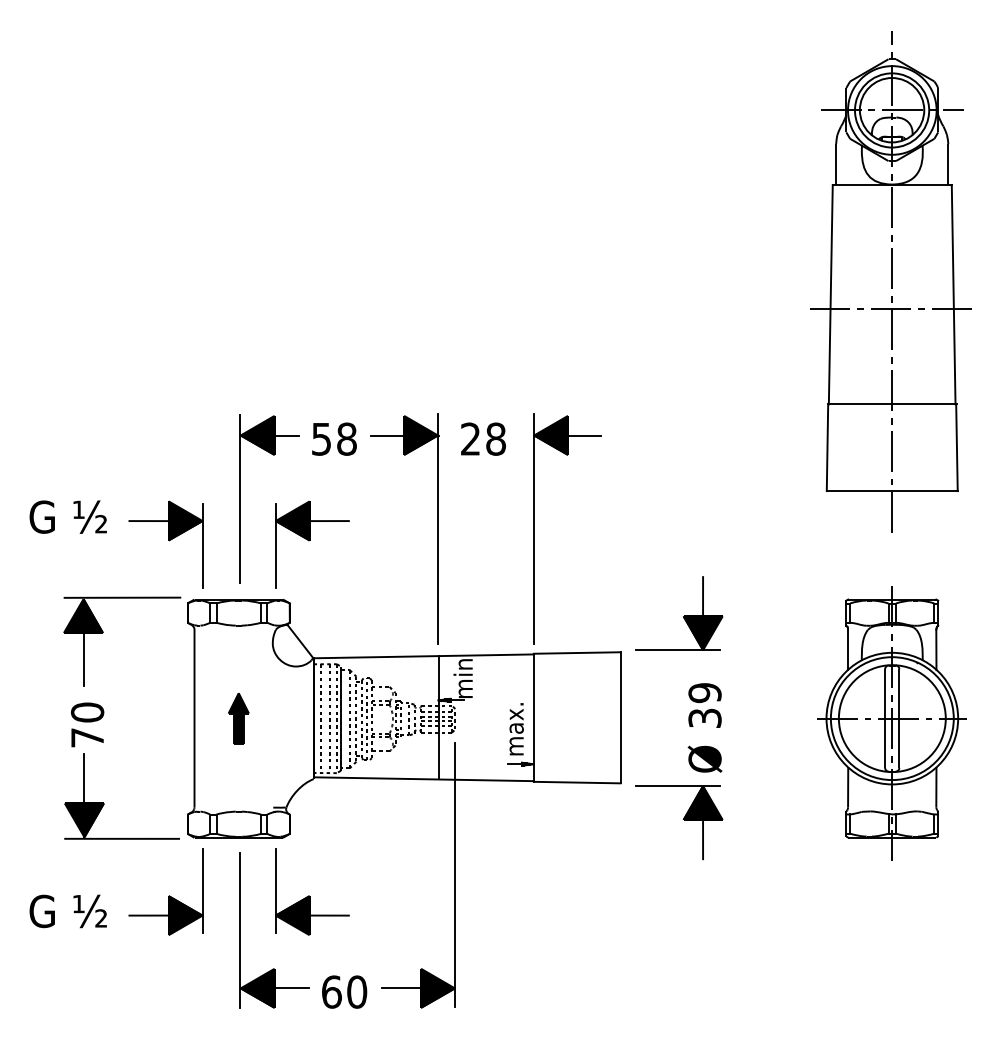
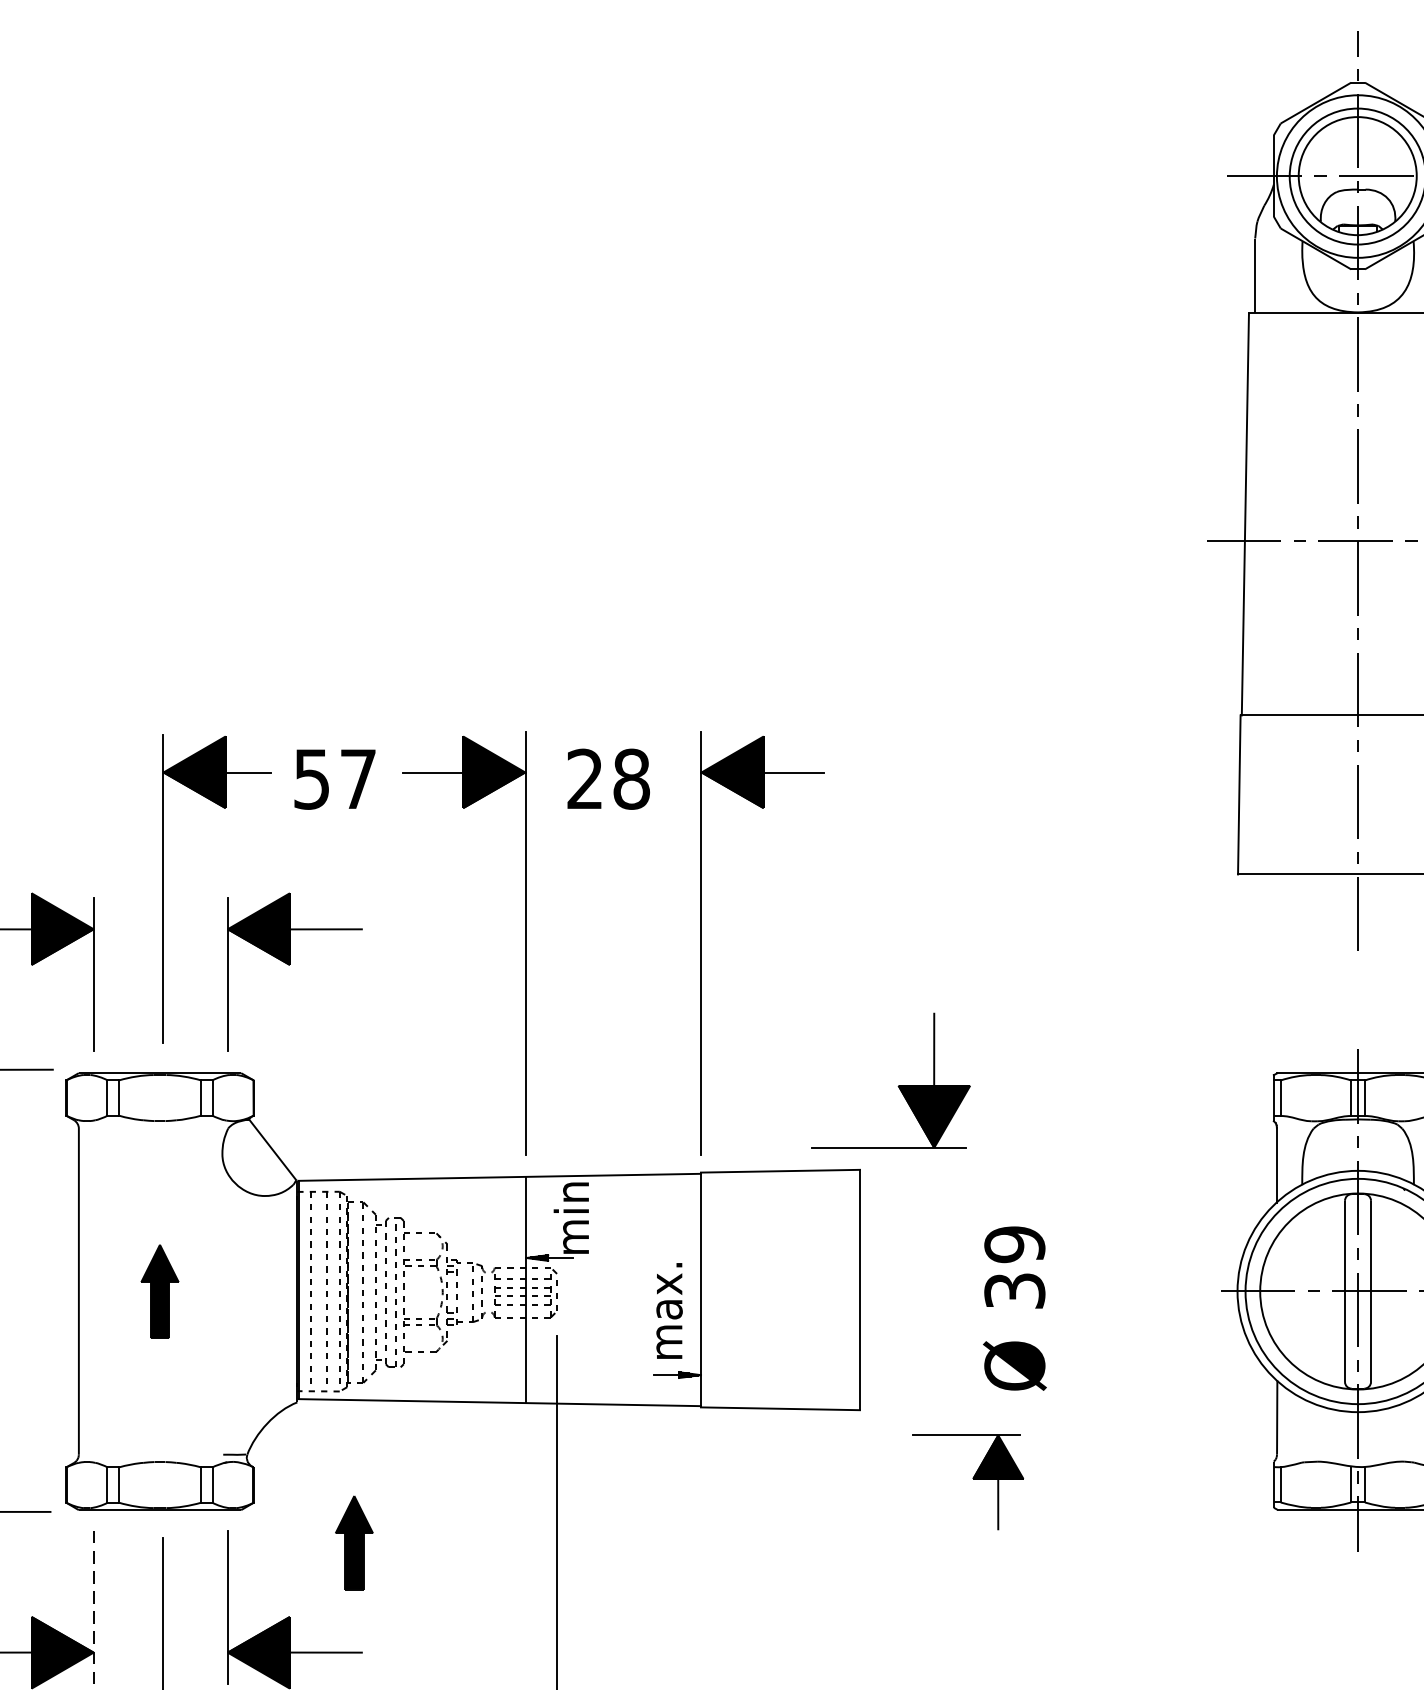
text: (346, 438) -> (357, 777), 58 -> 57
part: (679, 613) -> (891, 1080), moved
part: (679, 822) -> (968, 1481), size x0.7
part: (344, 855) -> (353, 1542), added
line: (202, 890) -> (93, 1606), solid -> dashed

